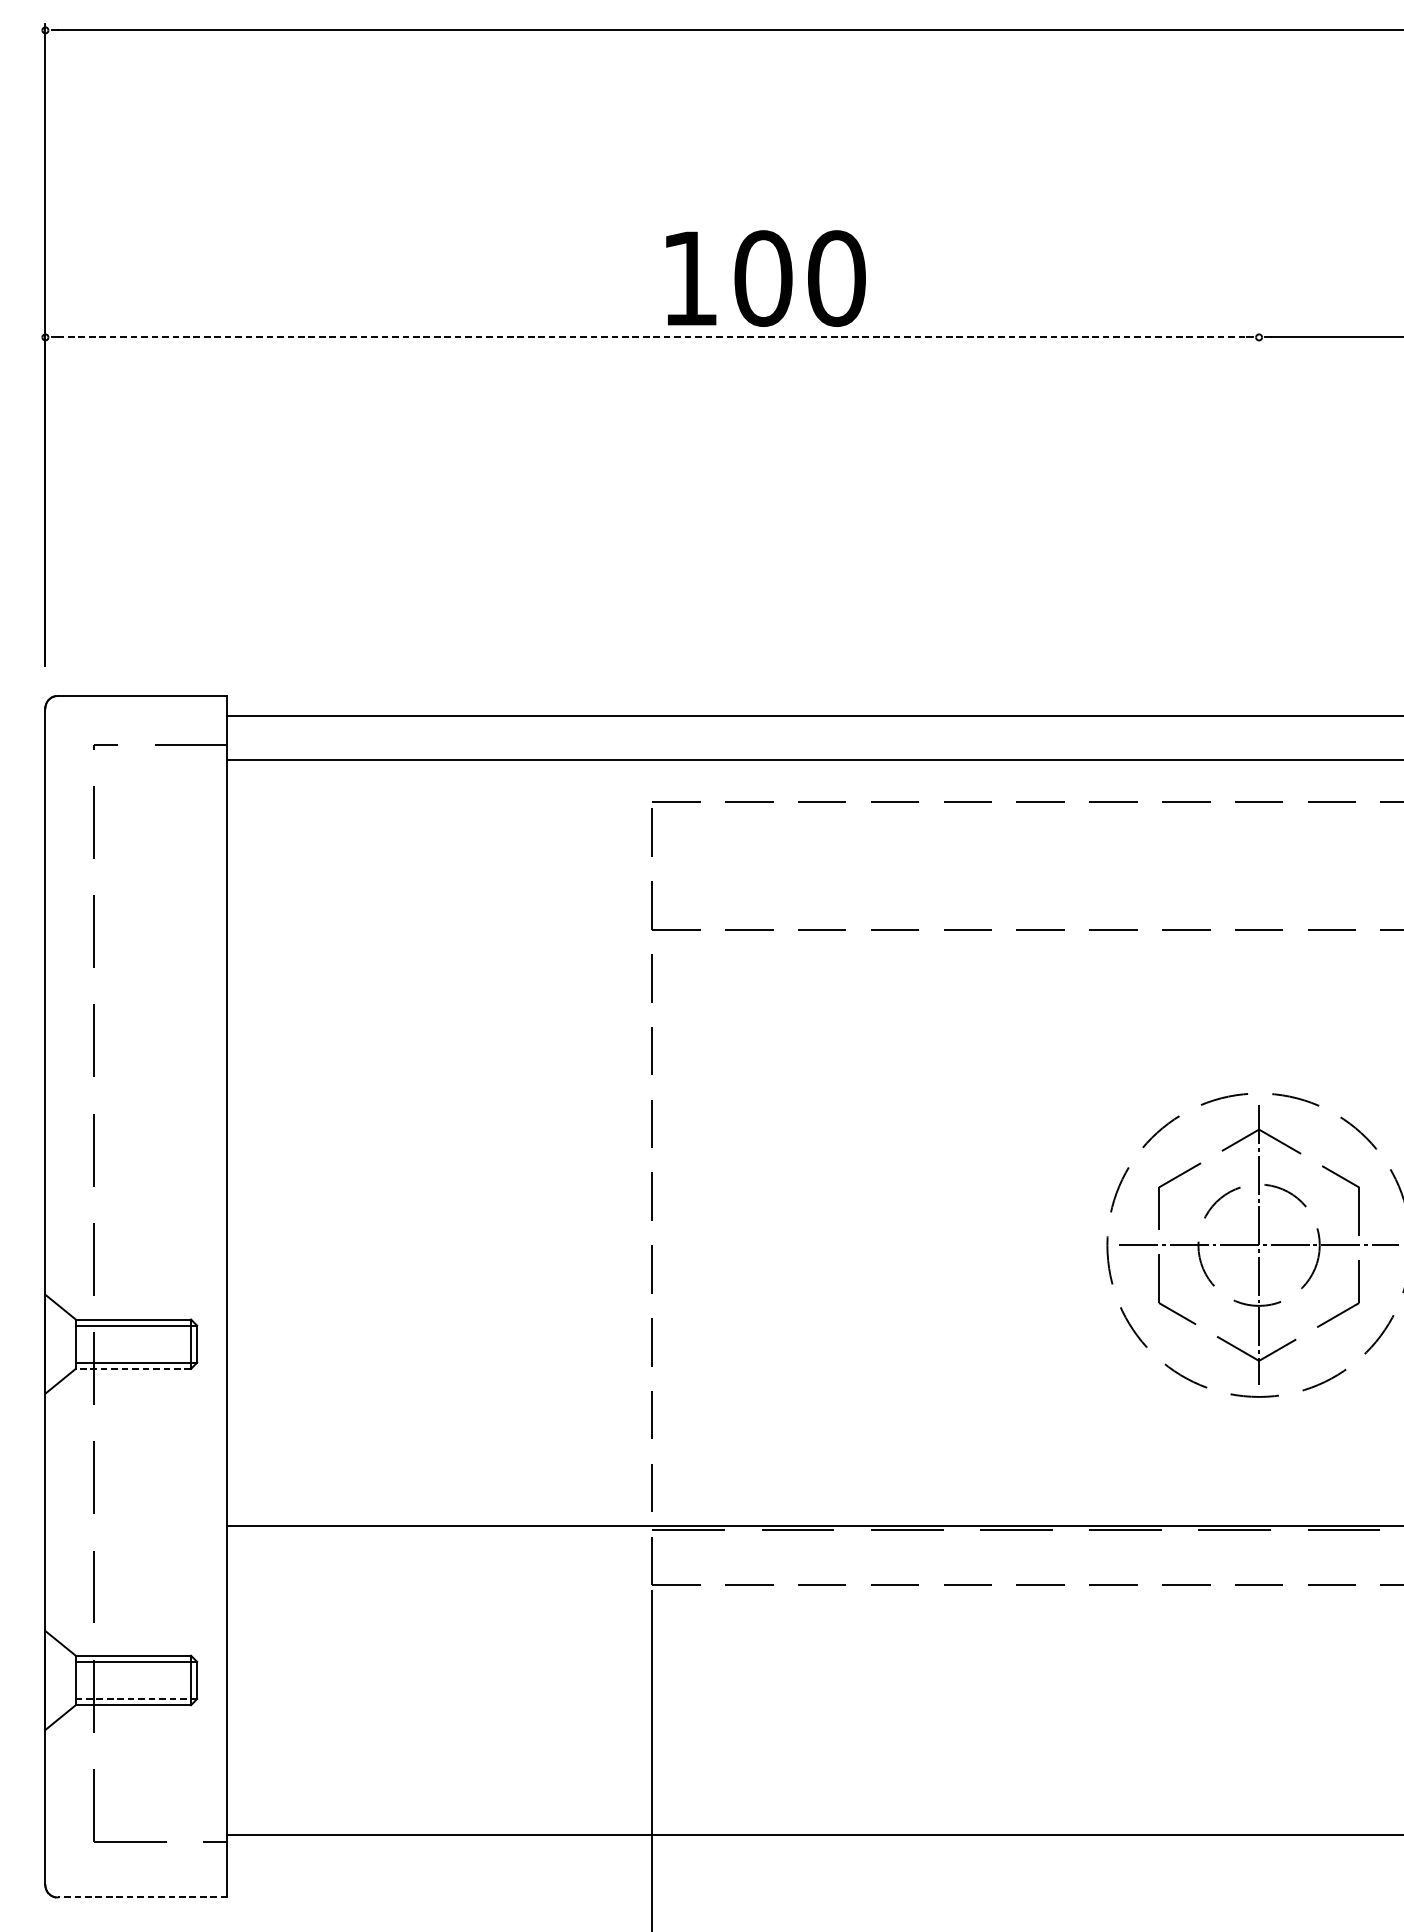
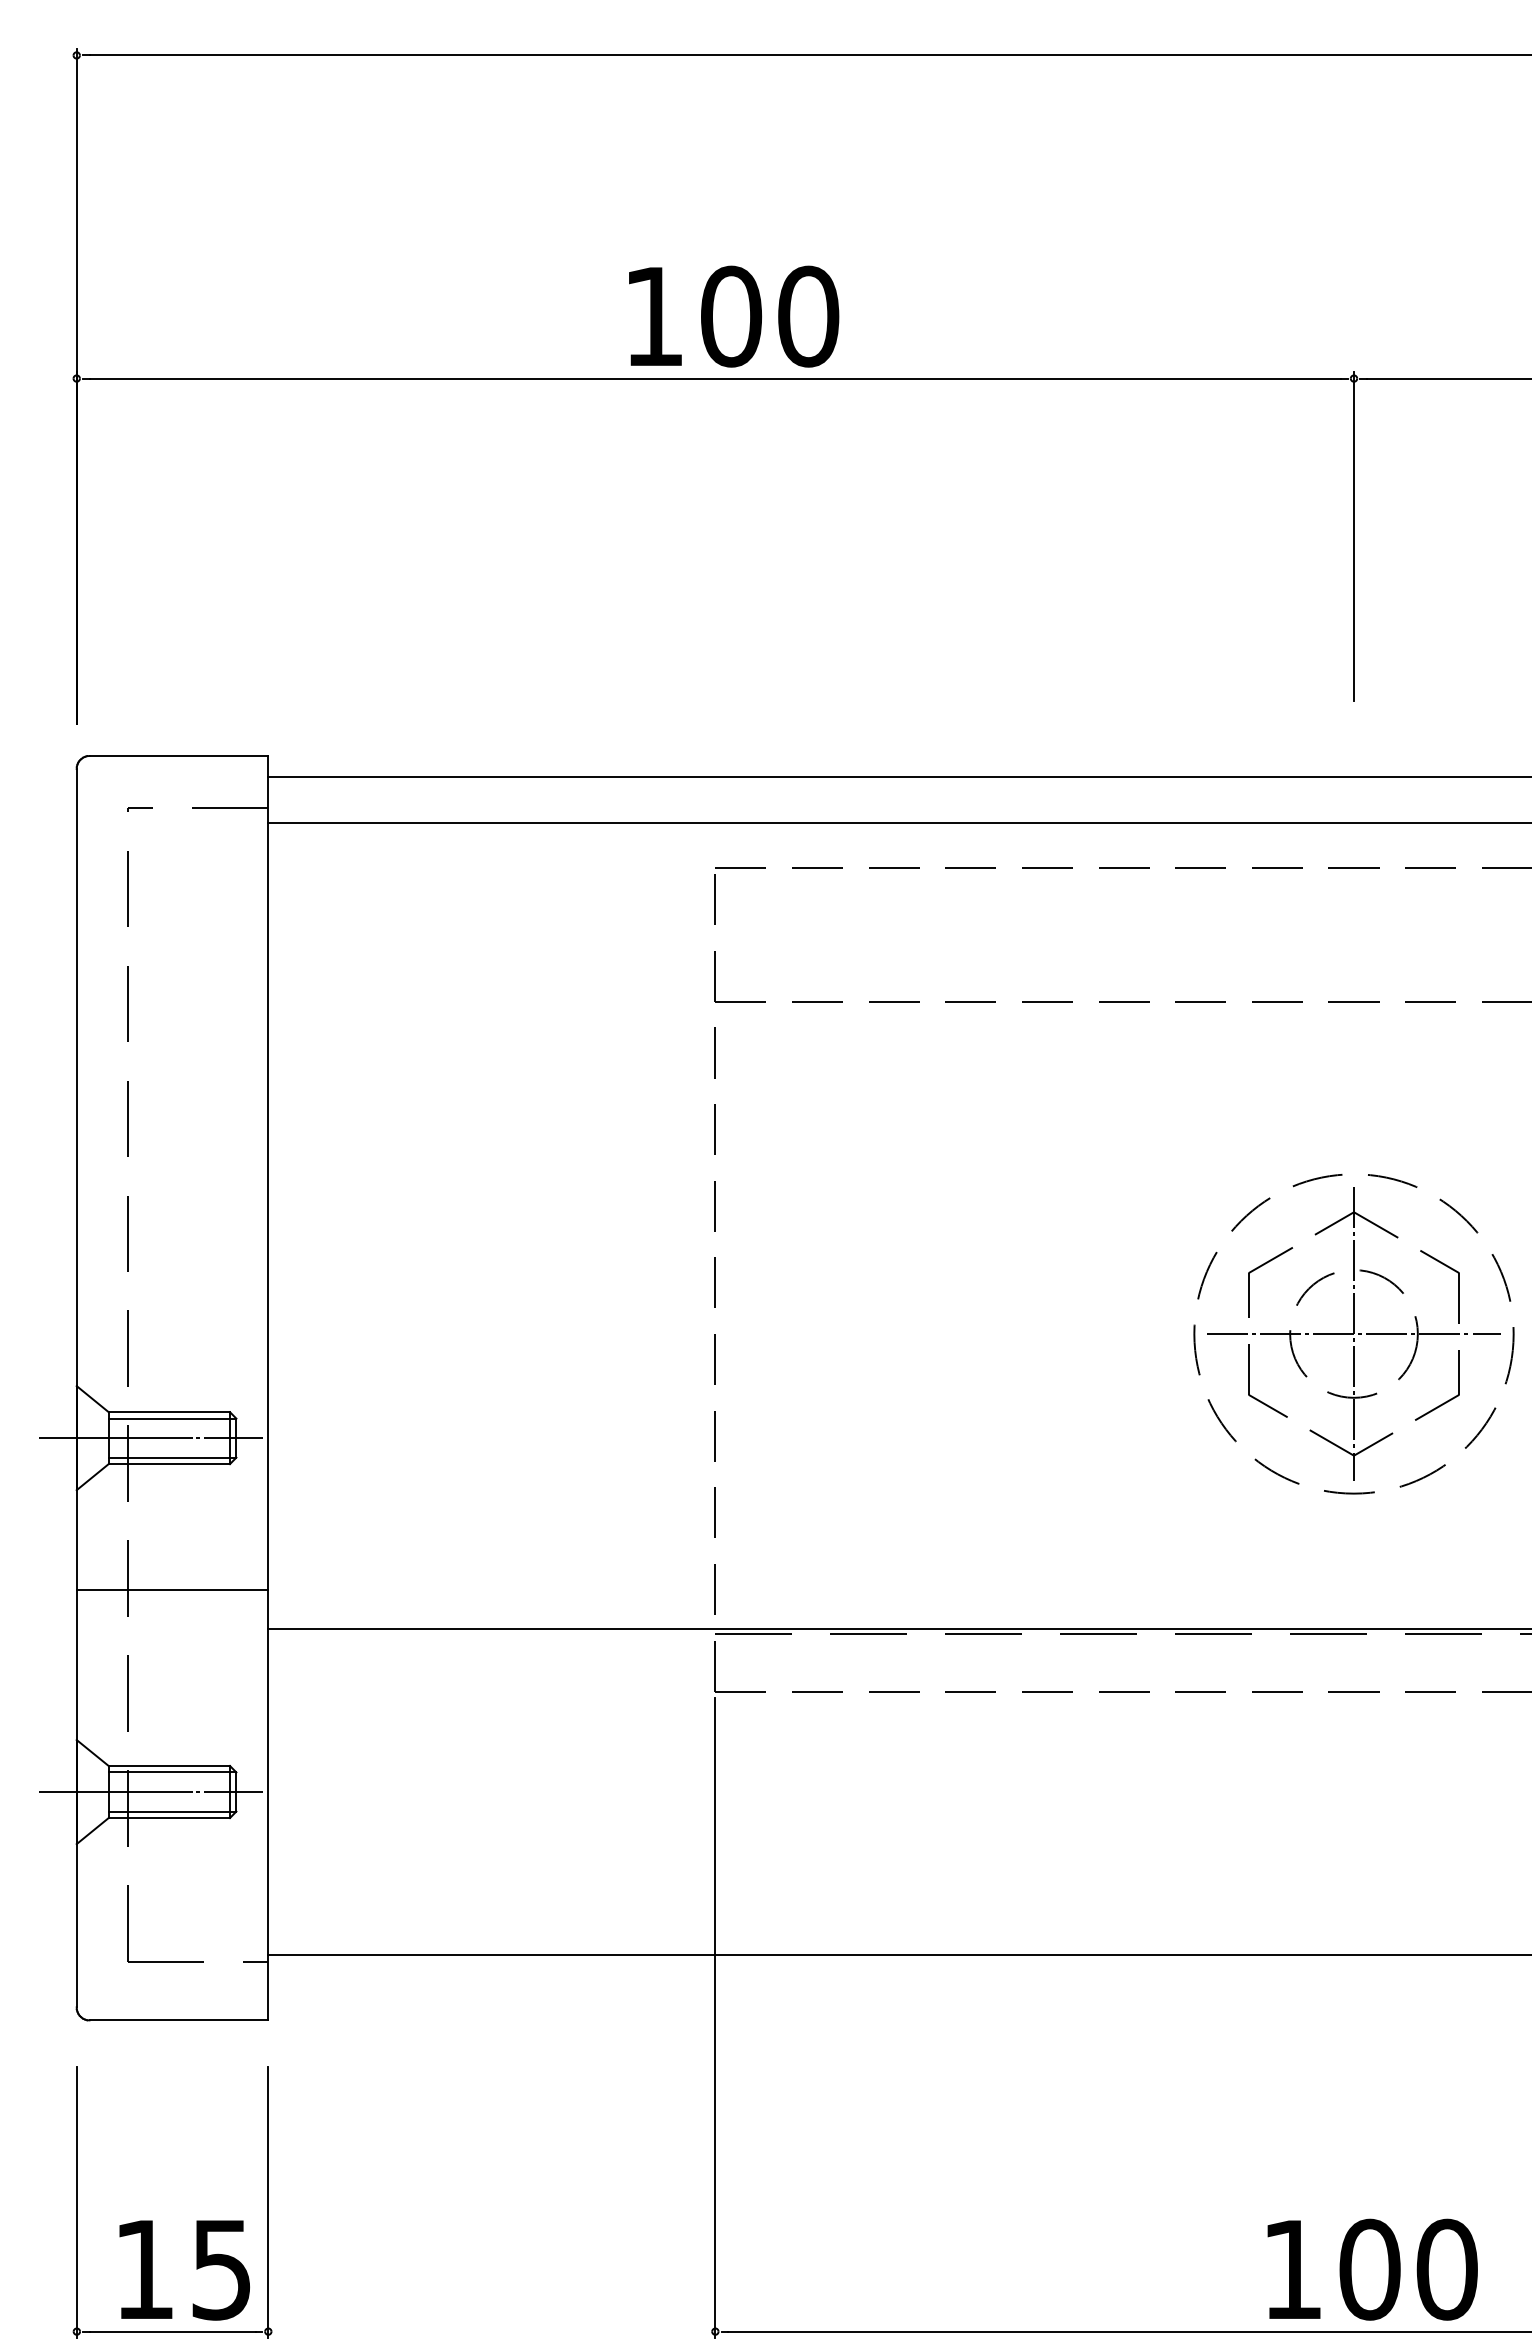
text: (766, 278) -> (734, 316), moved
line: (652, 337) -> (715, 378), dashed -> solid
line: (1259, 487) -> (1354, 536), added
line: (115, 1344) -> (150, 1438), added
line: (133, 1369) -> (169, 1464), dashed -> solid
line: (136, 1488) -> (172, 1589), added
line: (115, 1680) -> (150, 1792), added
line: (136, 1698) -> (172, 1811), dashed -> solid
line: (142, 1897) -> (178, 2020), dashed -> solid

